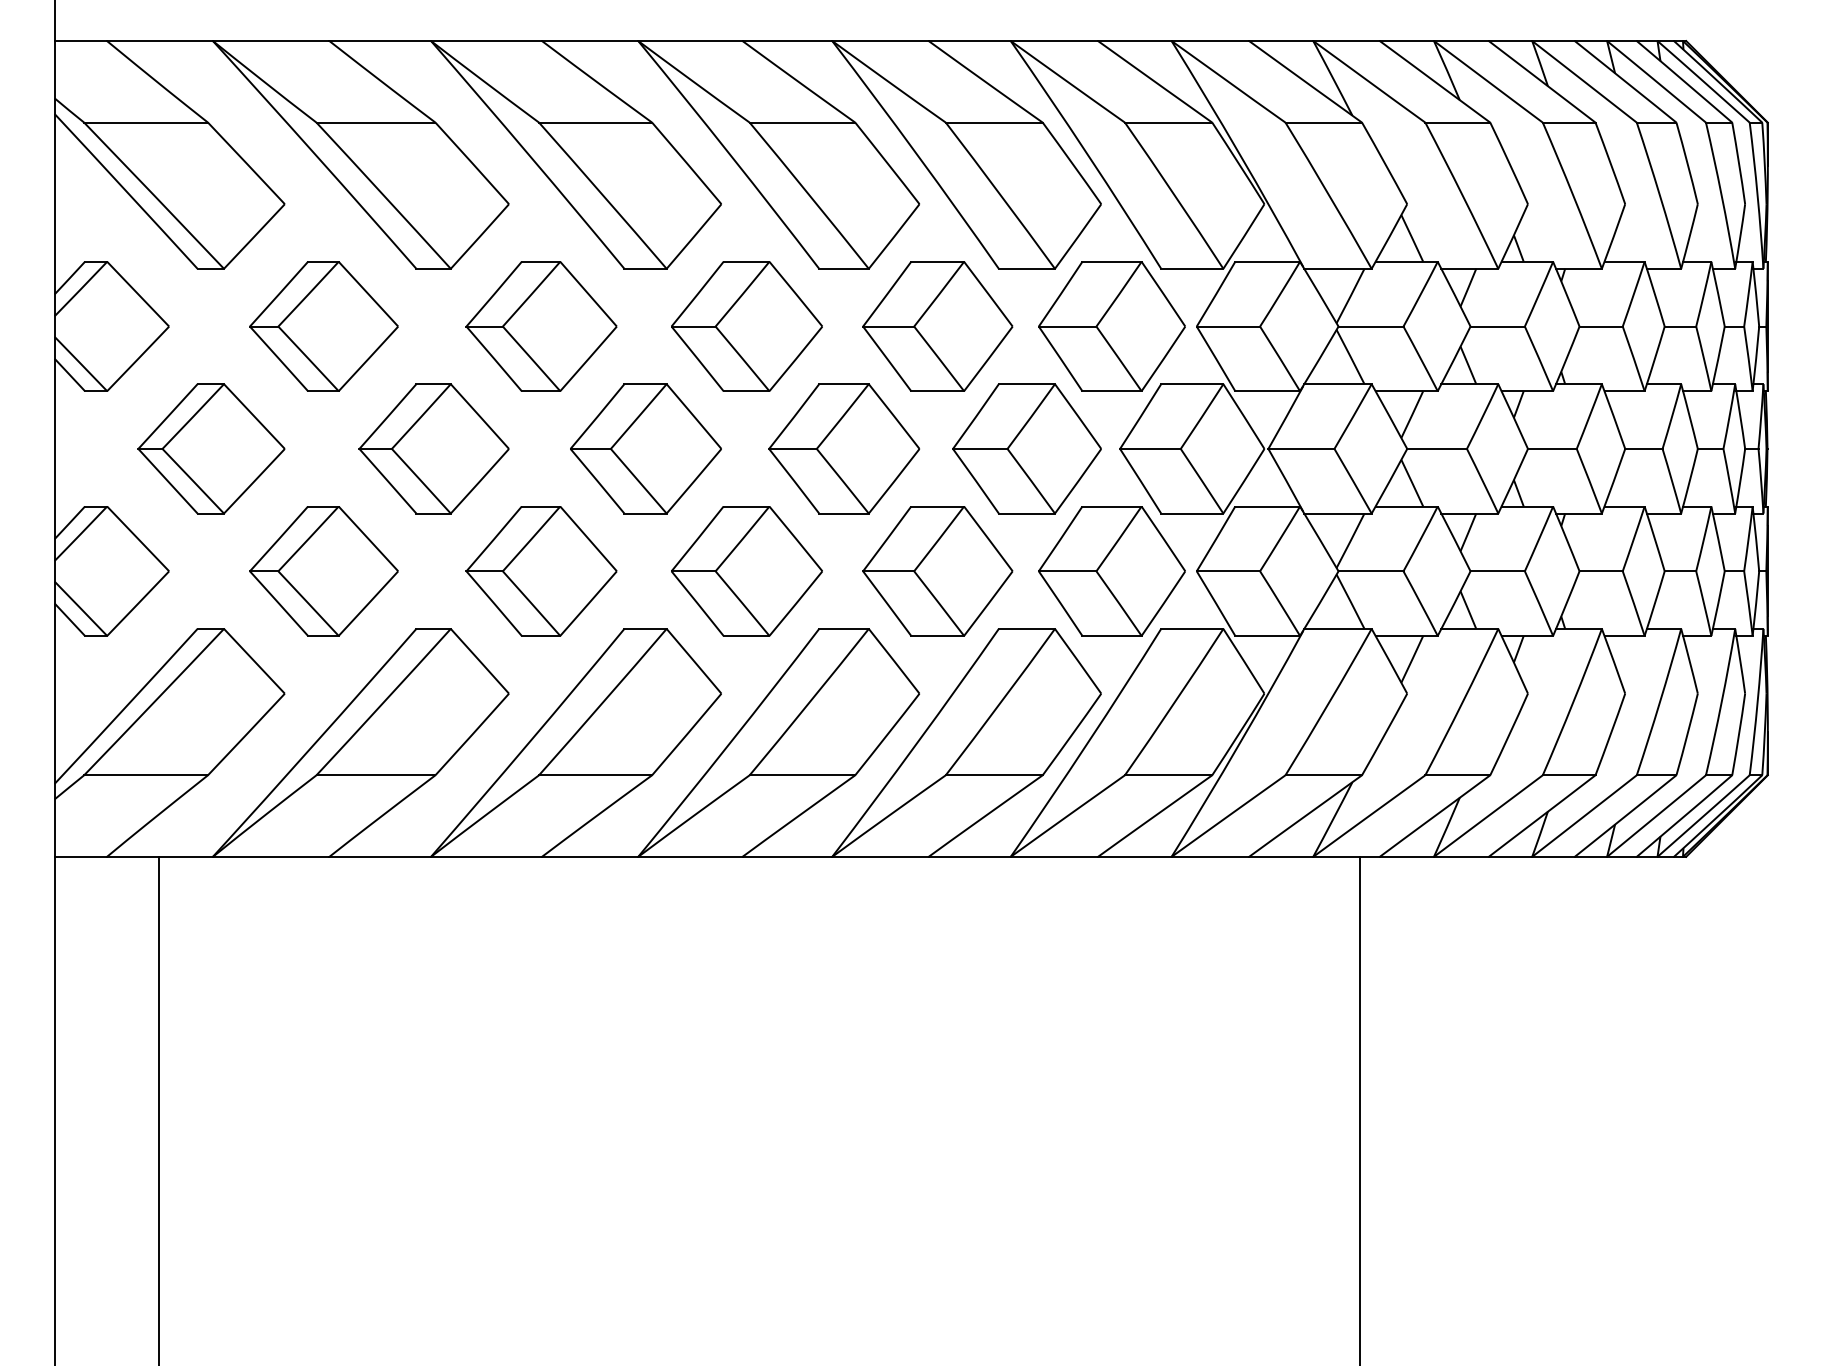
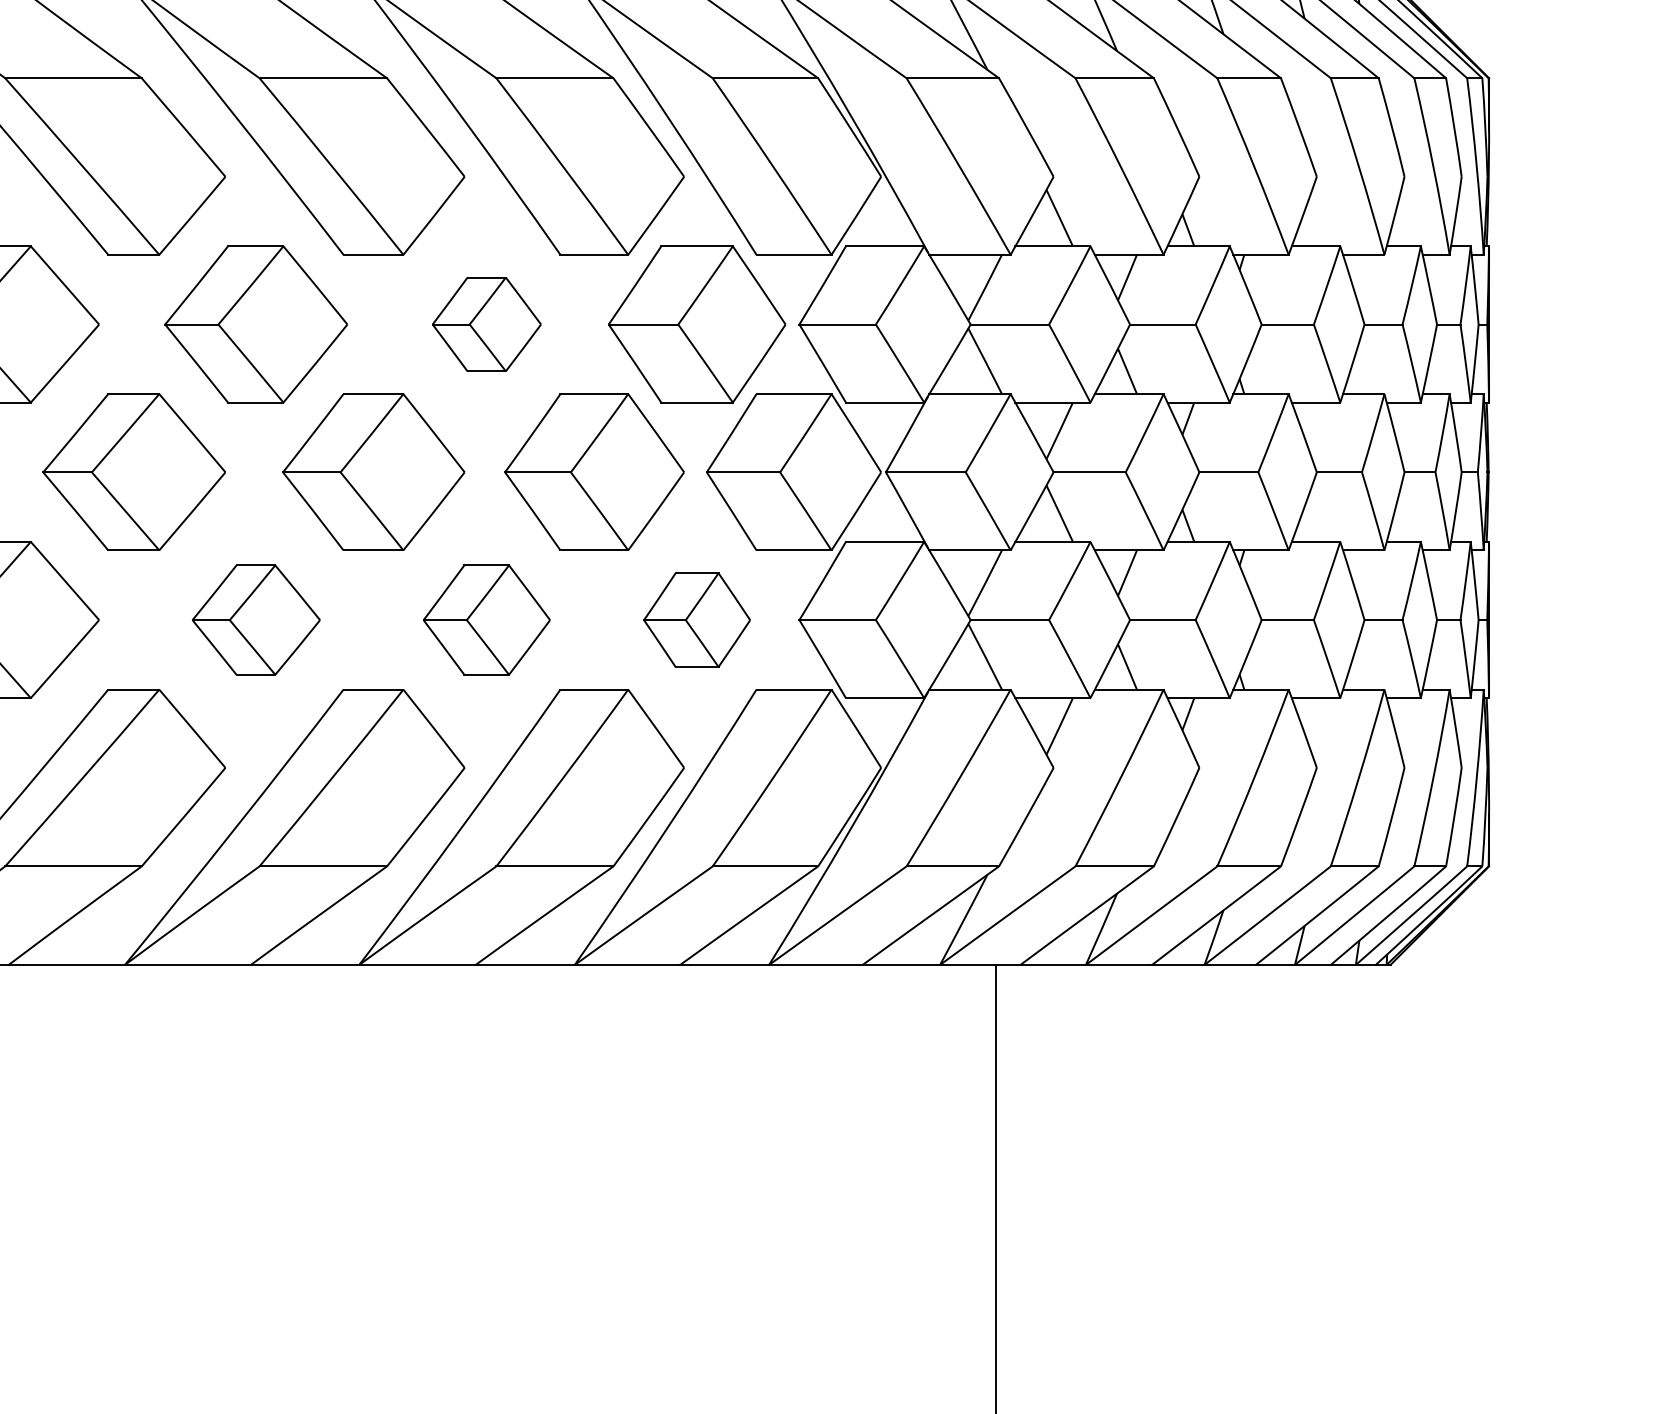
part: (937, 326) -> (486, 324), size x0.6
part: (746, 571) -> (255, 620), size x0.7
part: (937, 571) -> (486, 620), size x0.7
part: (1111, 571) -> (696, 620), size x0.6

